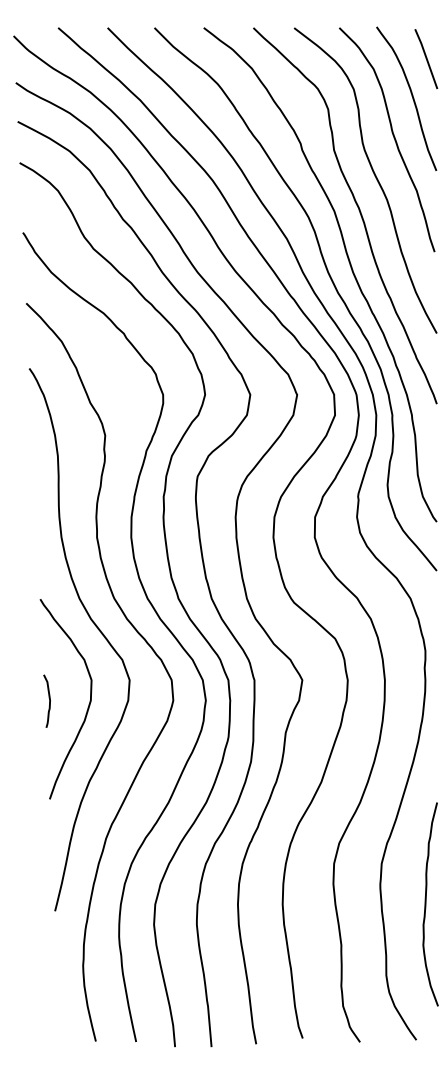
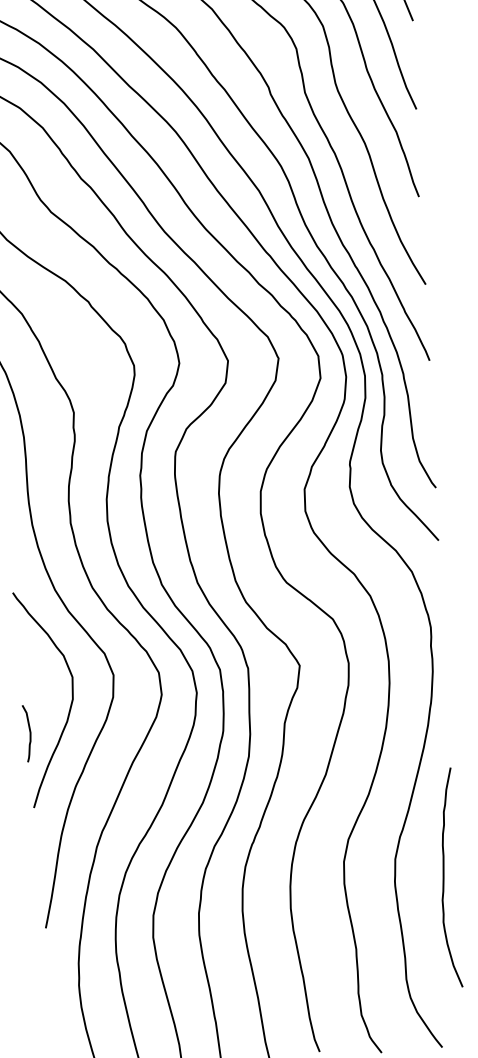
curve: (48, 698) -> (28, 730), moved
curve: (426, 904) -> (444, 878), moved

